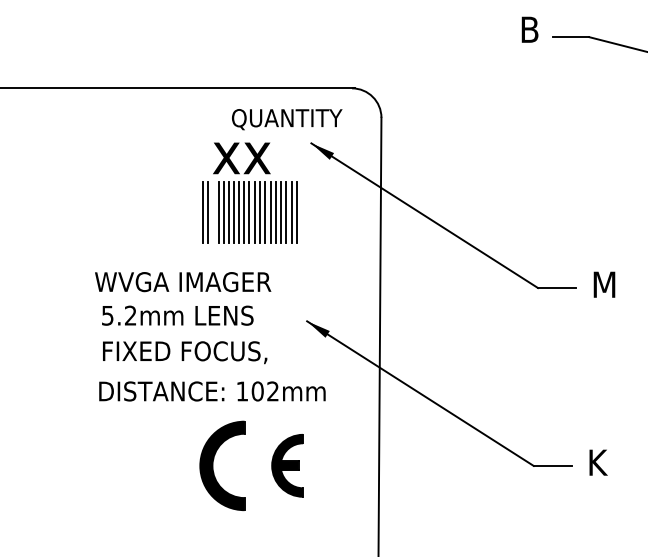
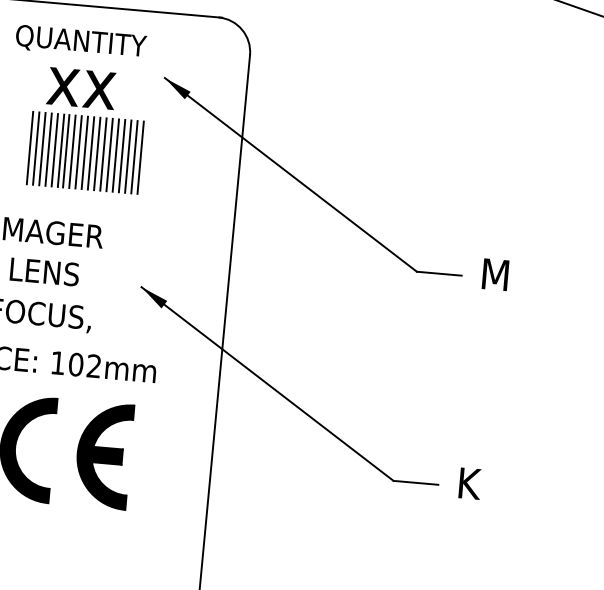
text: (287, 119) -> (81, 42), moved
line: (213, 212) -> (42, 149), added
part: (287, 465) -> (103, 454), size x1.43

